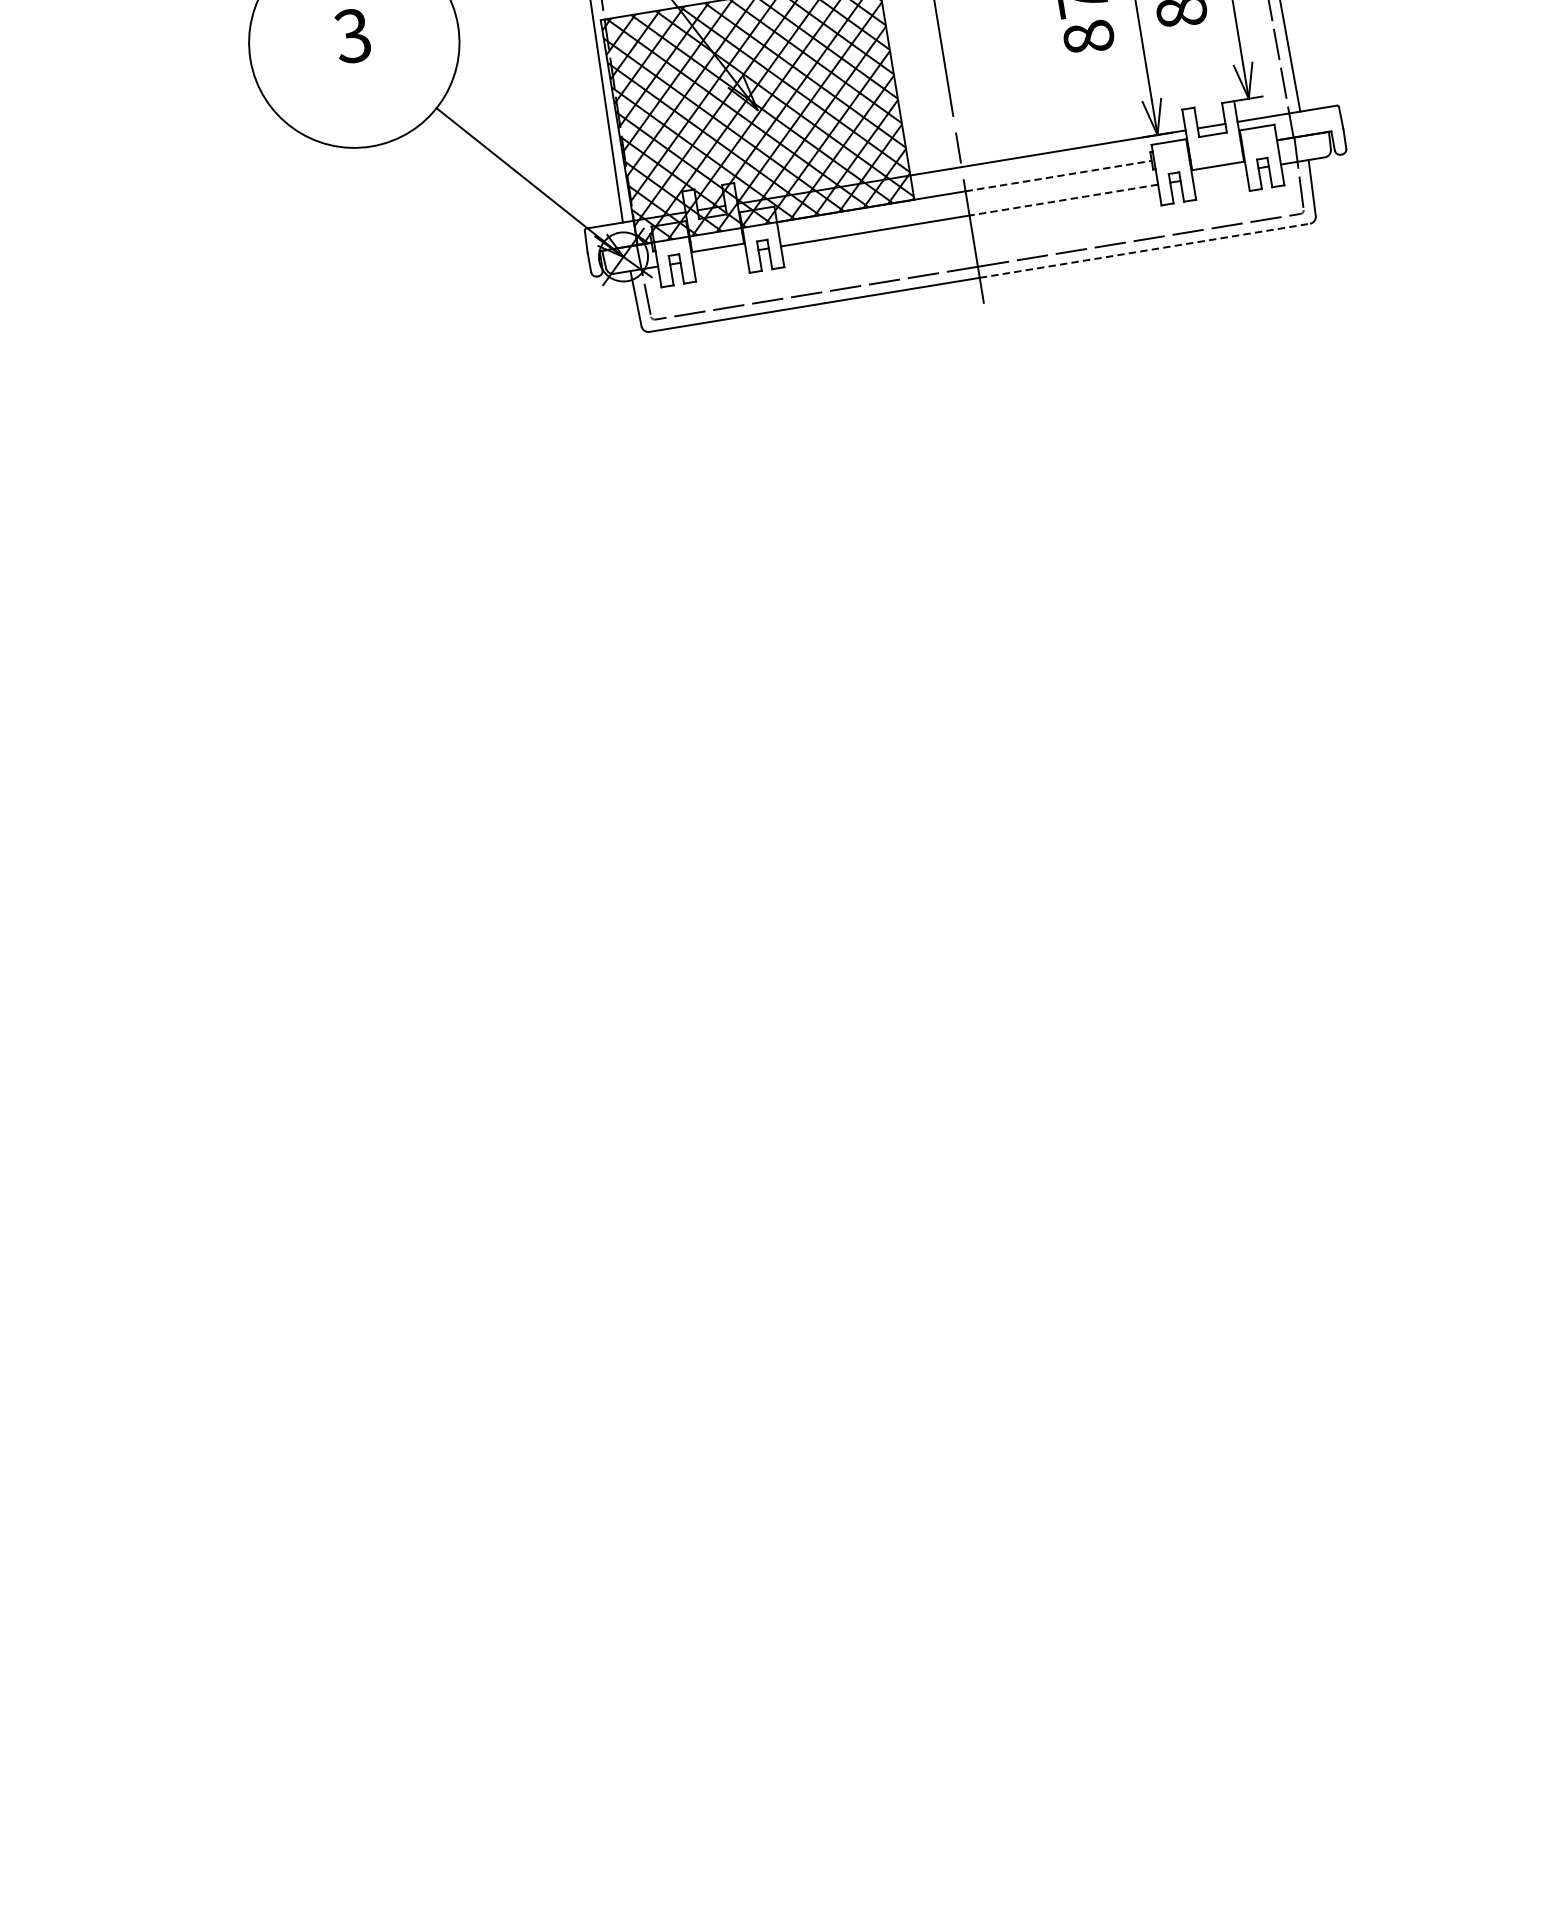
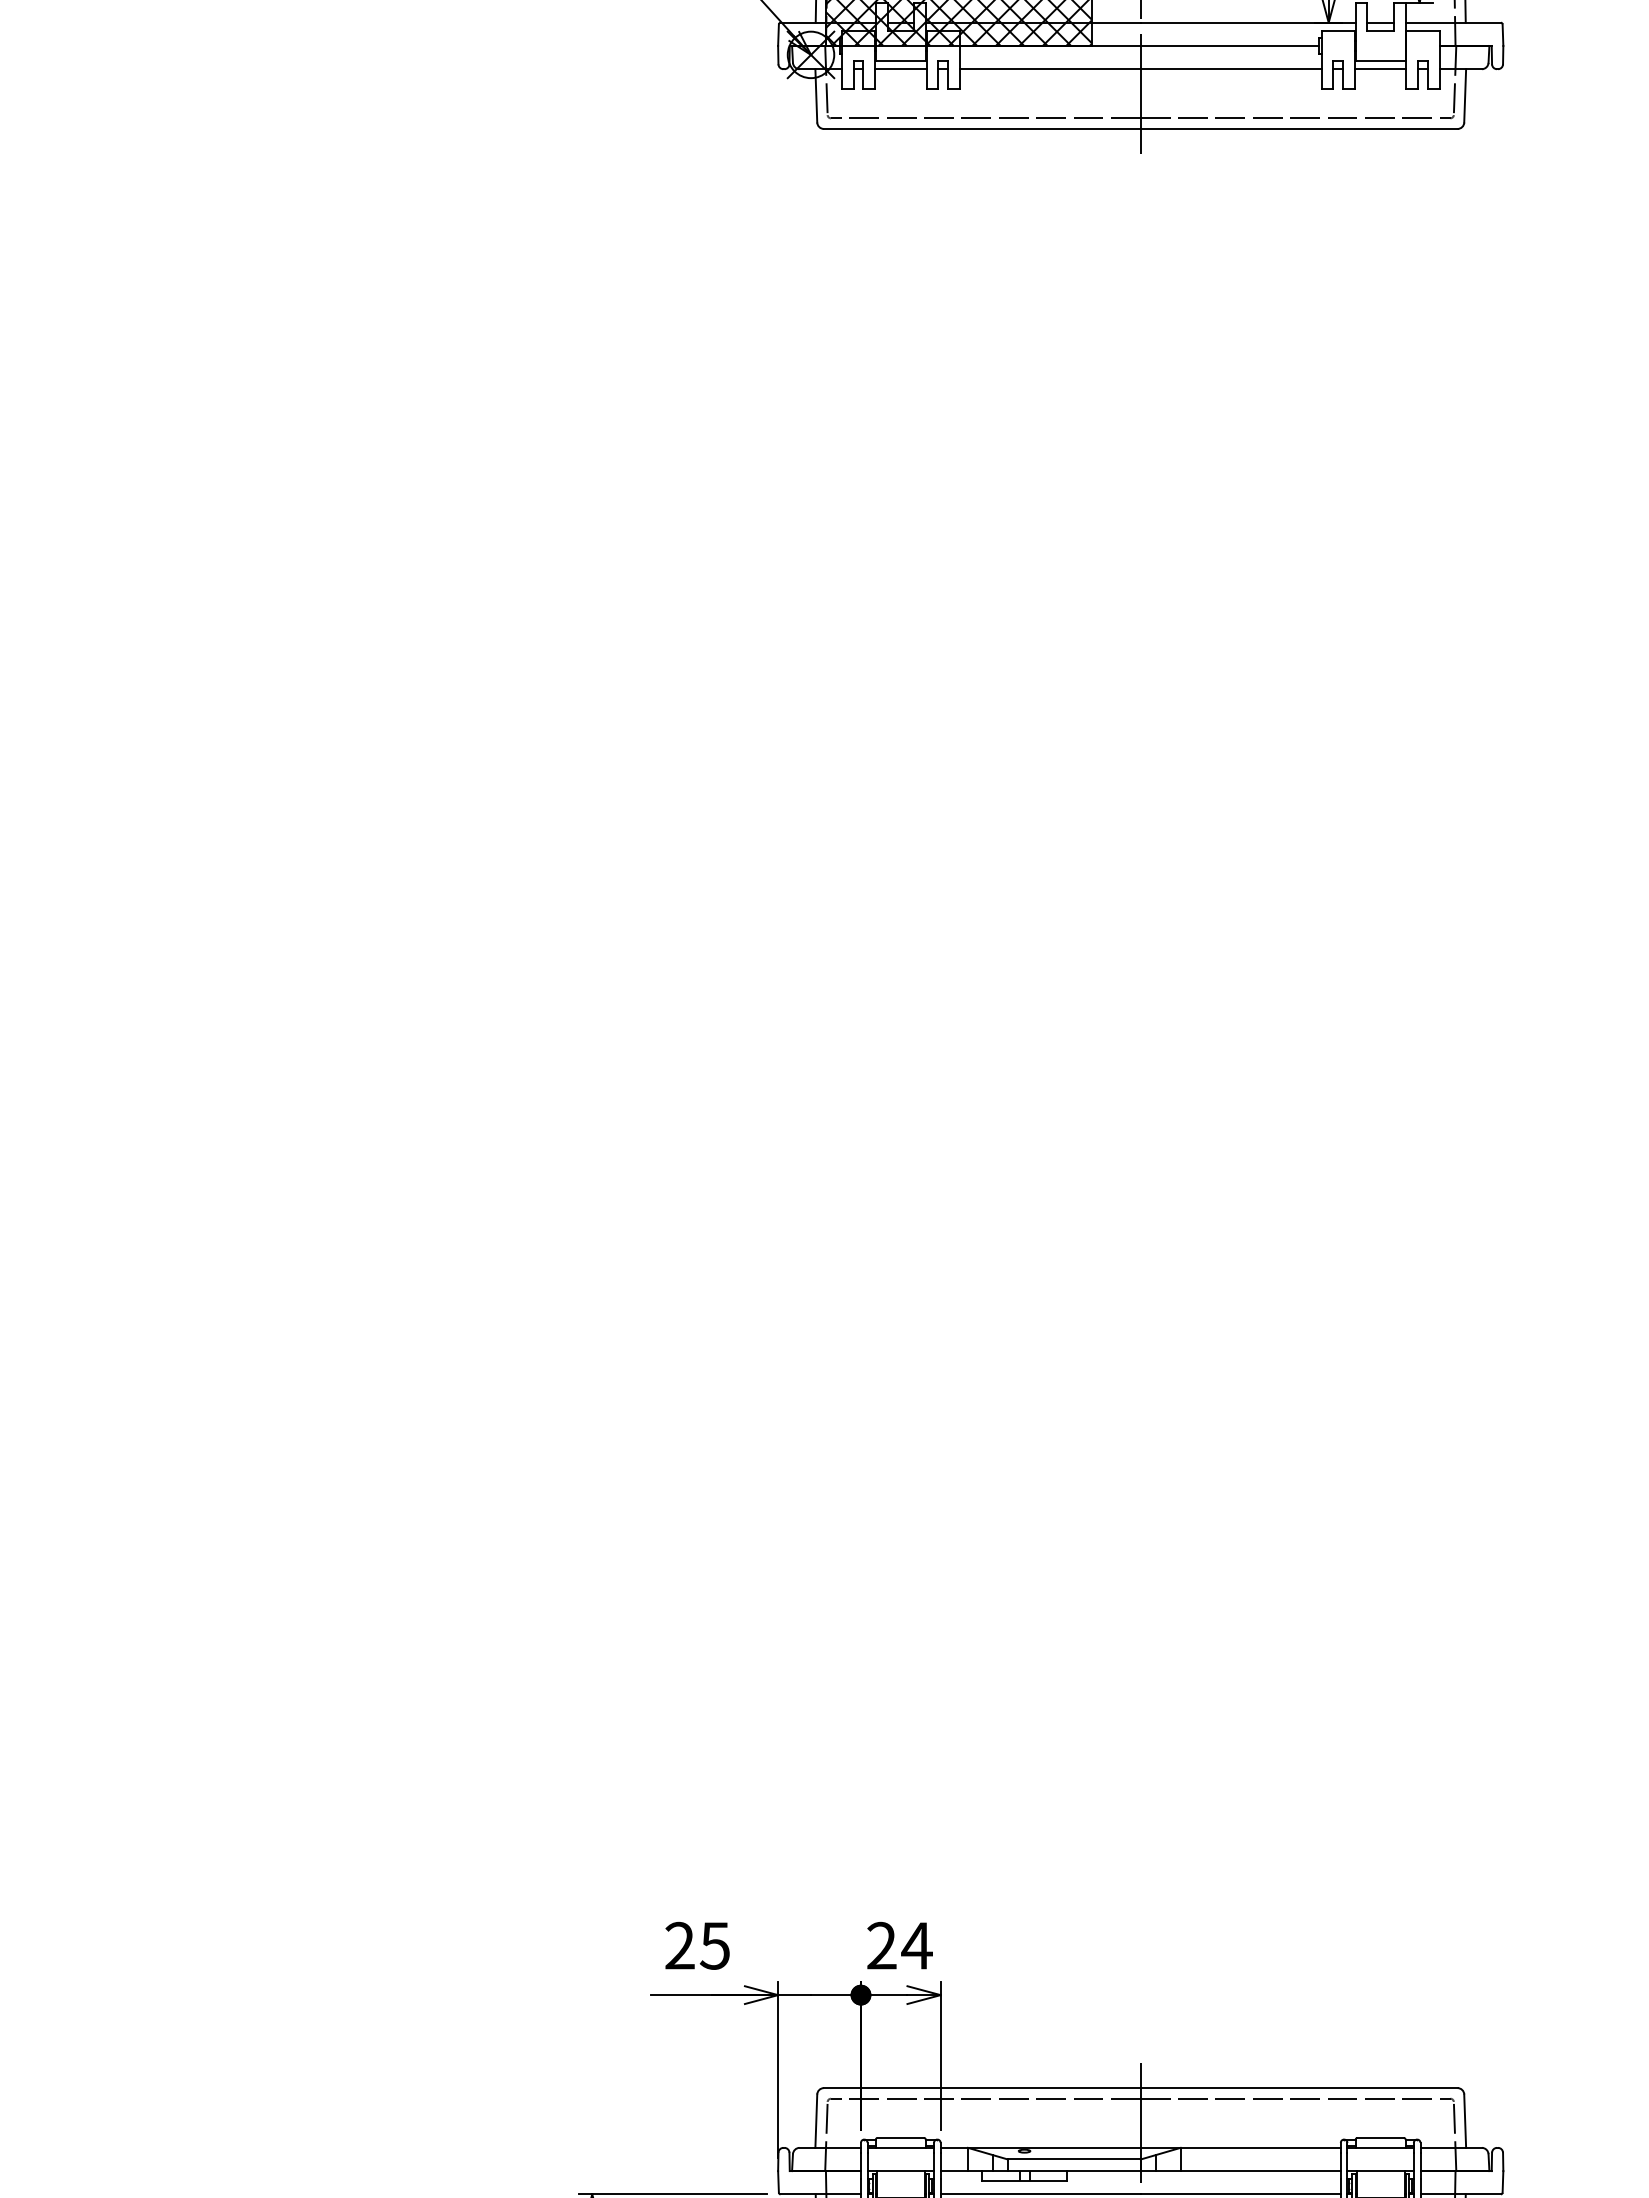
line: (1219, 174) -> (1380, 69), added
line: (1059, 175) -> (1230, 45), dashed -> solid
line: (1063, 200) -> (1230, 69), dashed -> solid
line: (1145, 250) -> (1299, 128), dashed -> solid
line: (719, 256) -> (900, 69), added

